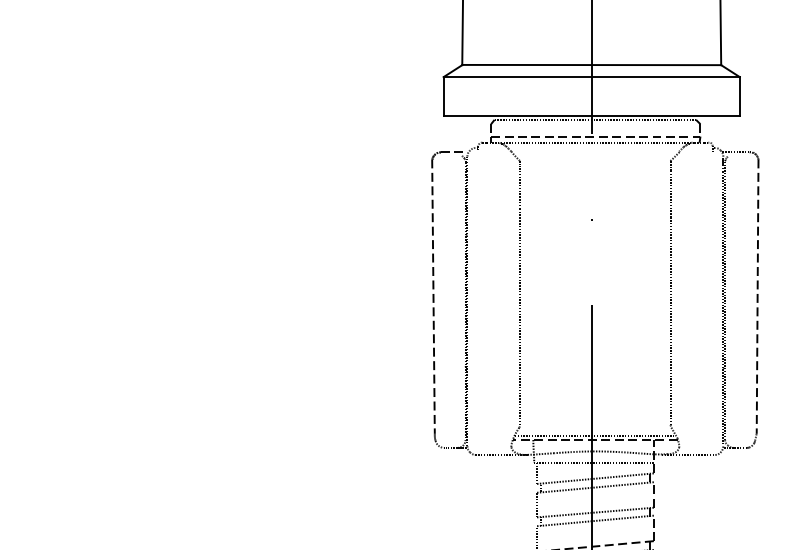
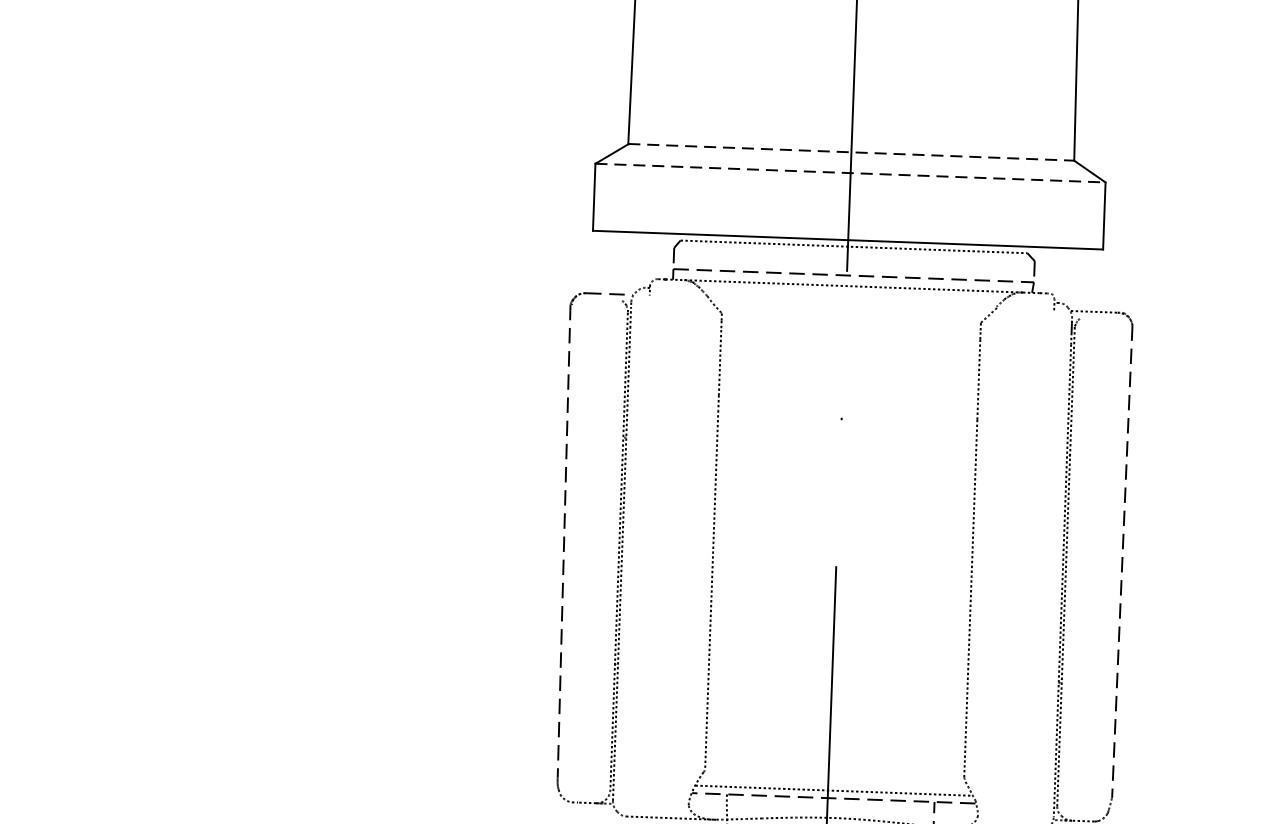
line: (592, 65) -> (852, 153), solid -> dashed
line: (592, 77) -> (851, 173), solid -> dashed

